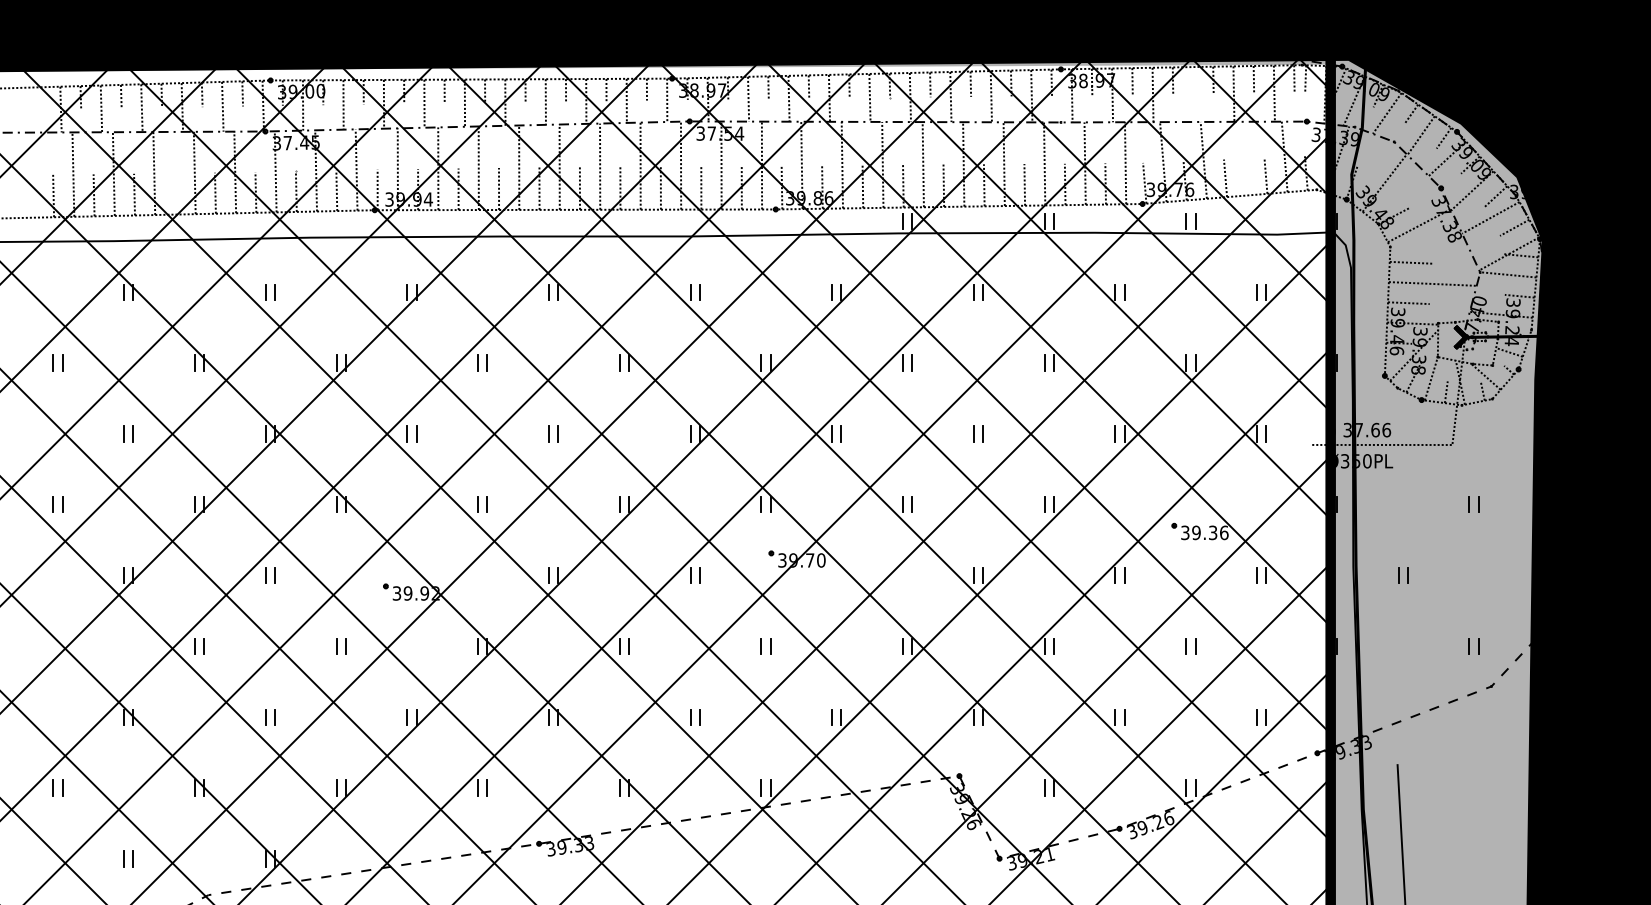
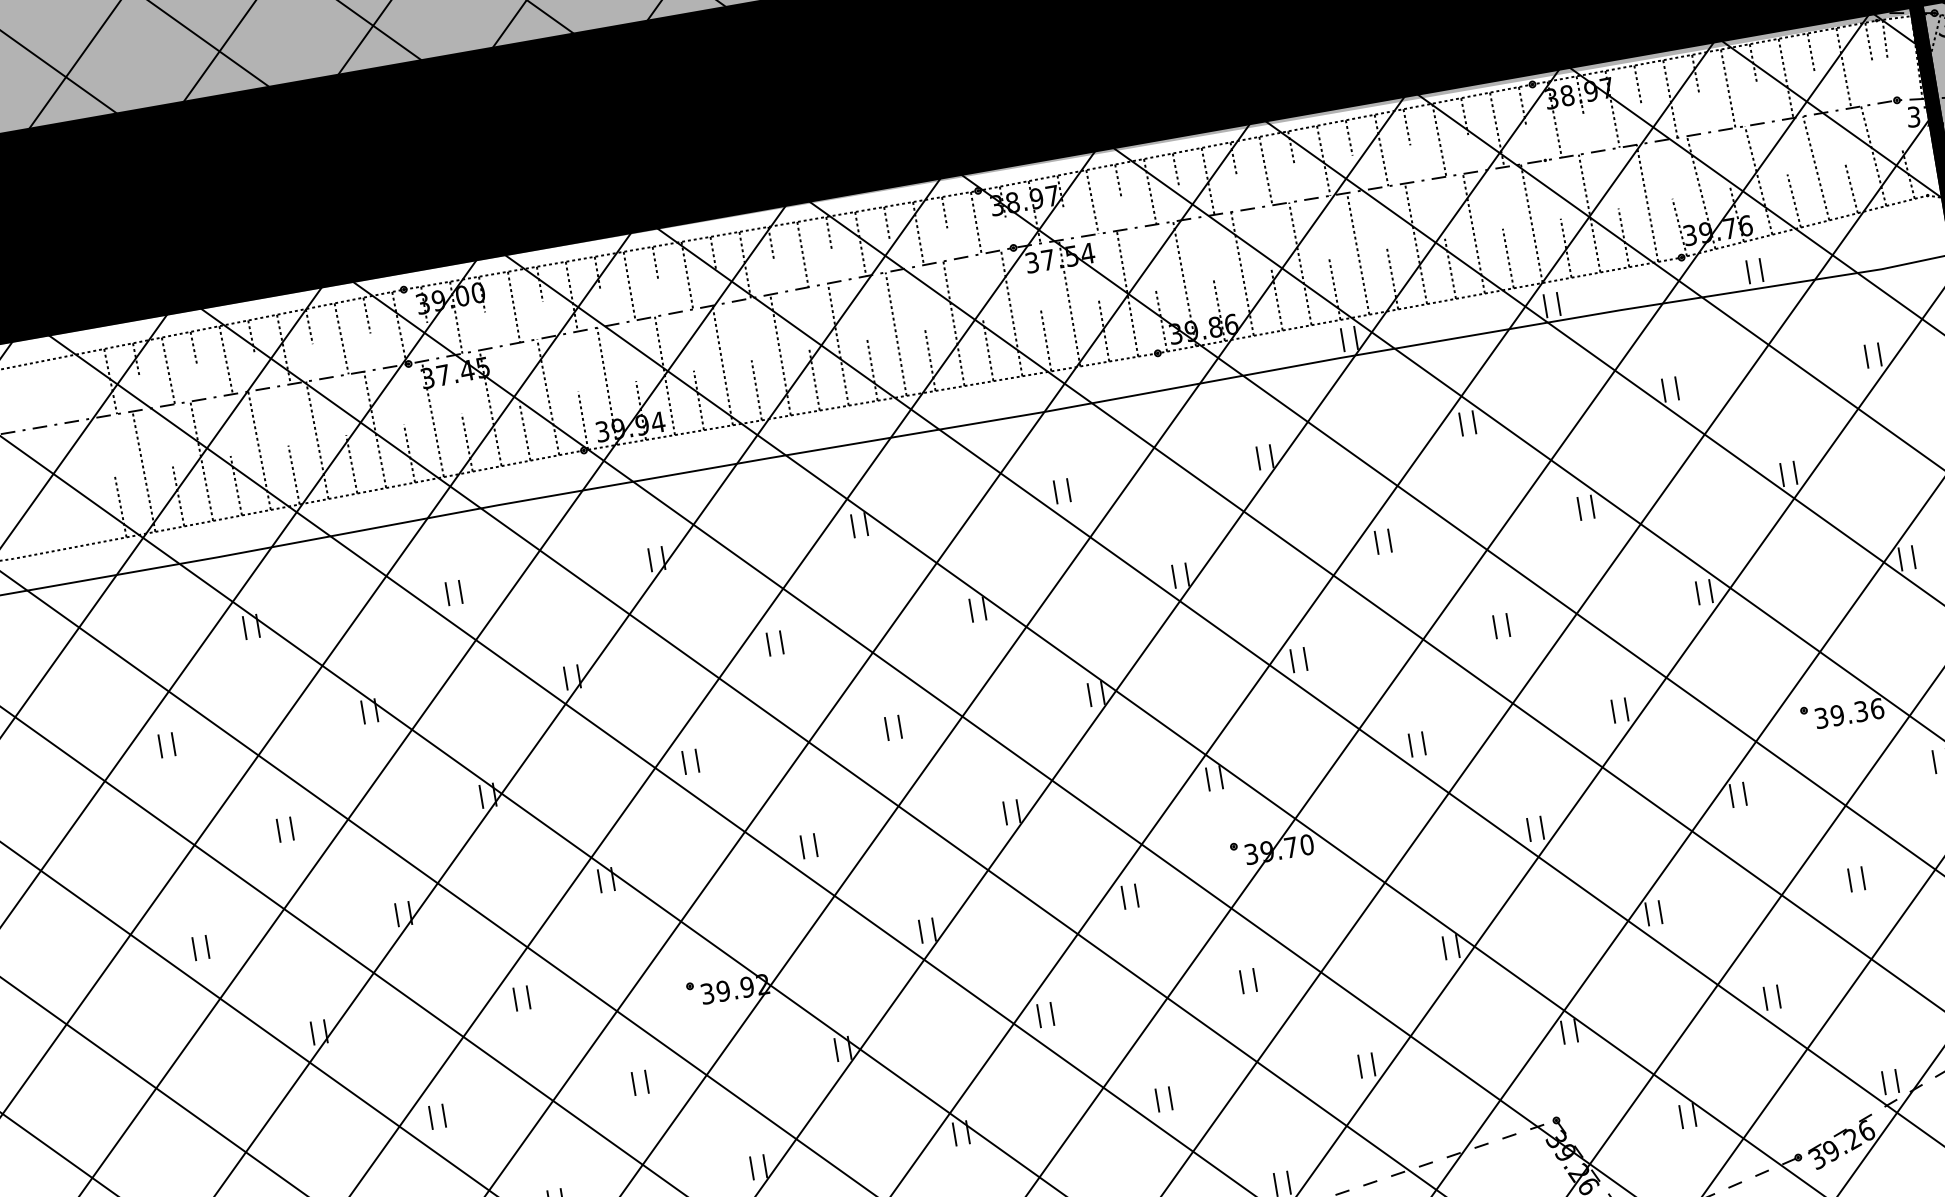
line: (1193, 94) -> (1728, 88), added
line: (1244, 158) -> (1816, 168), added
line: (174, 193) -> (293, 474), added

